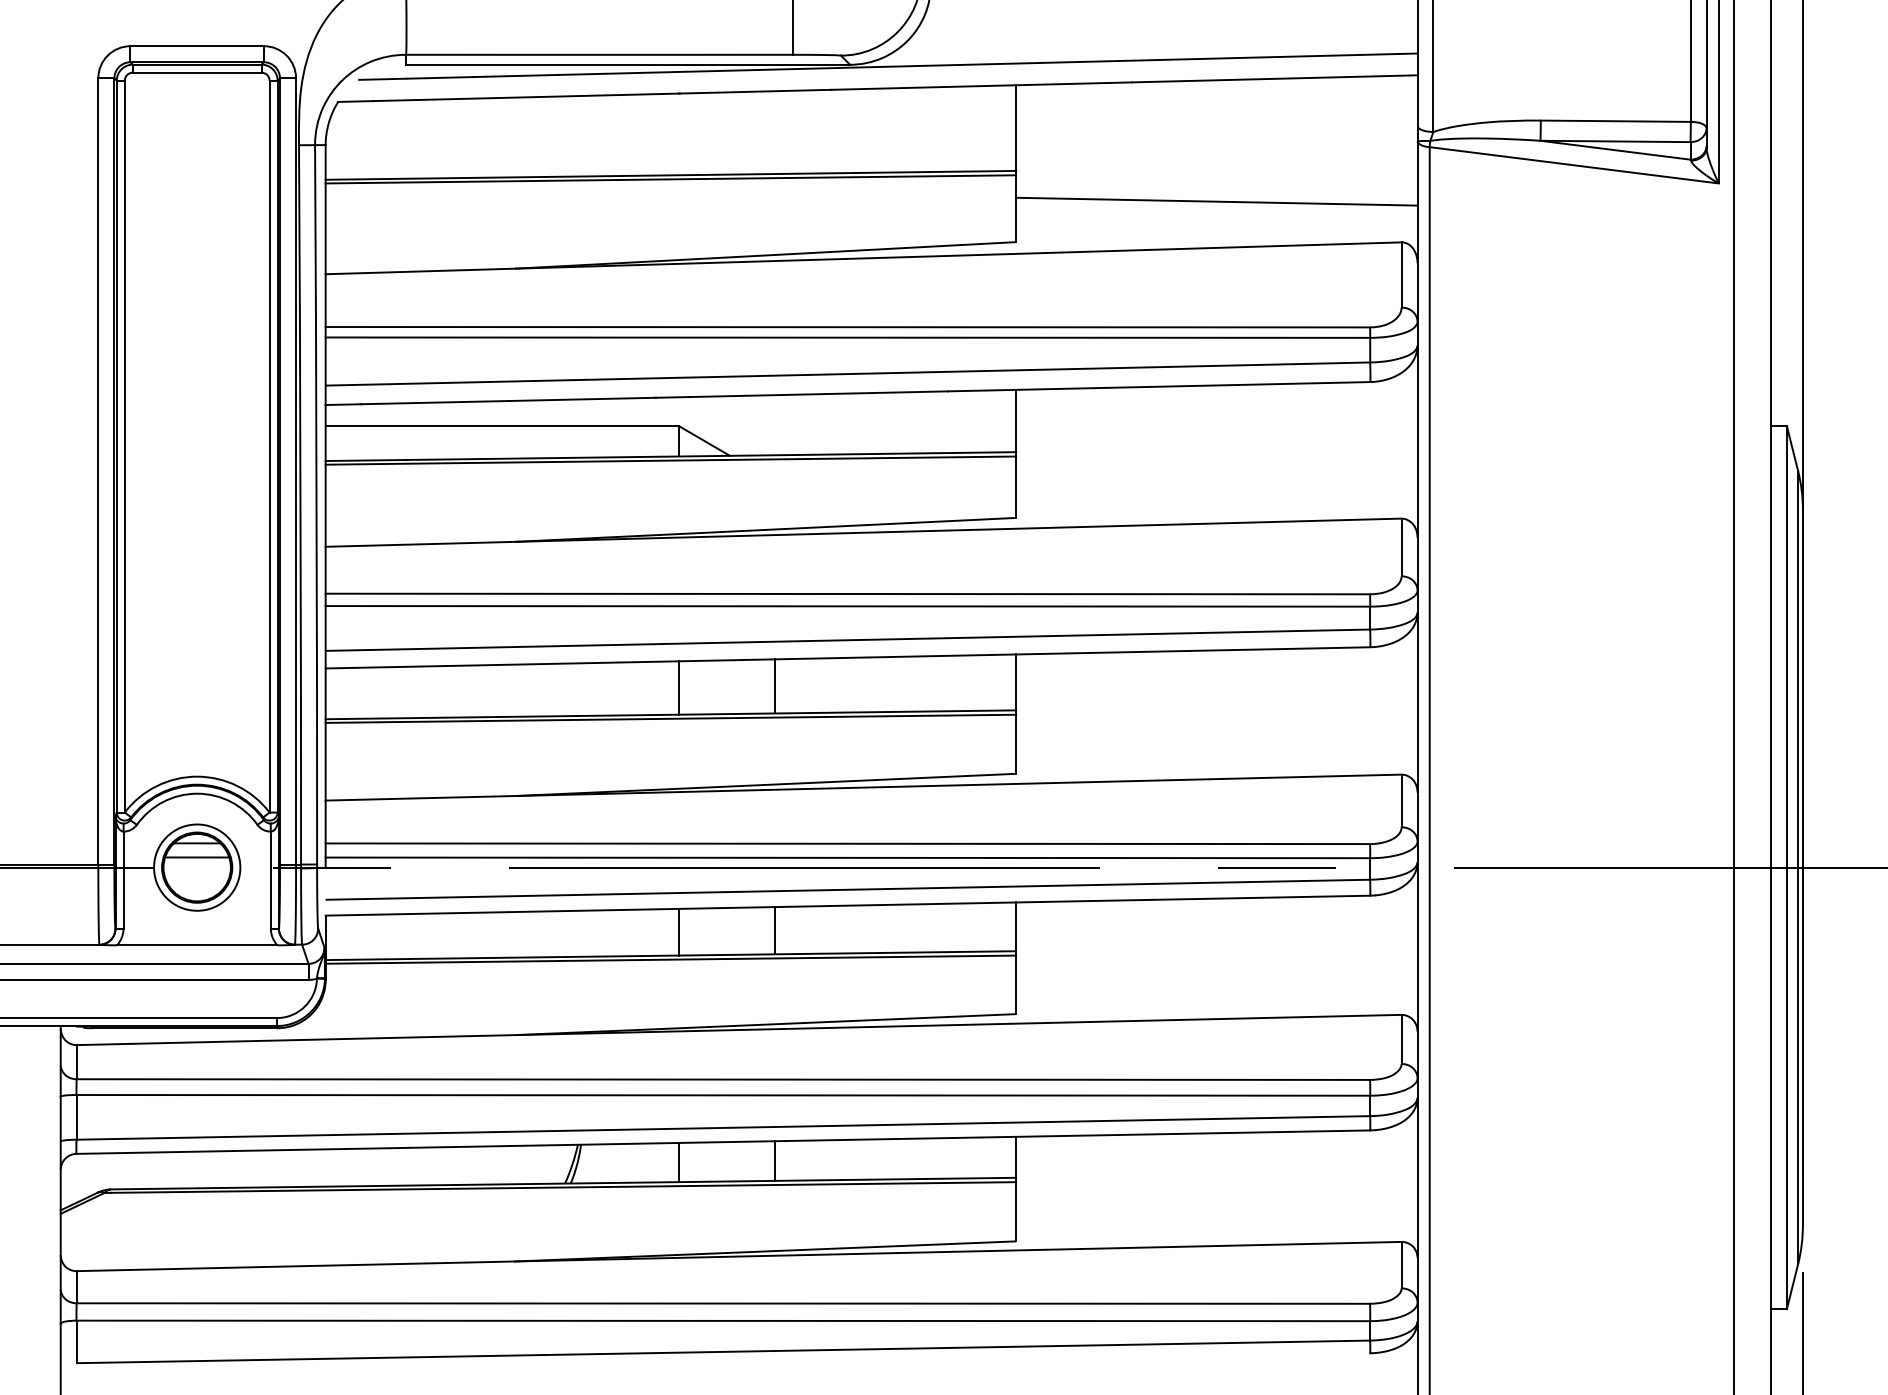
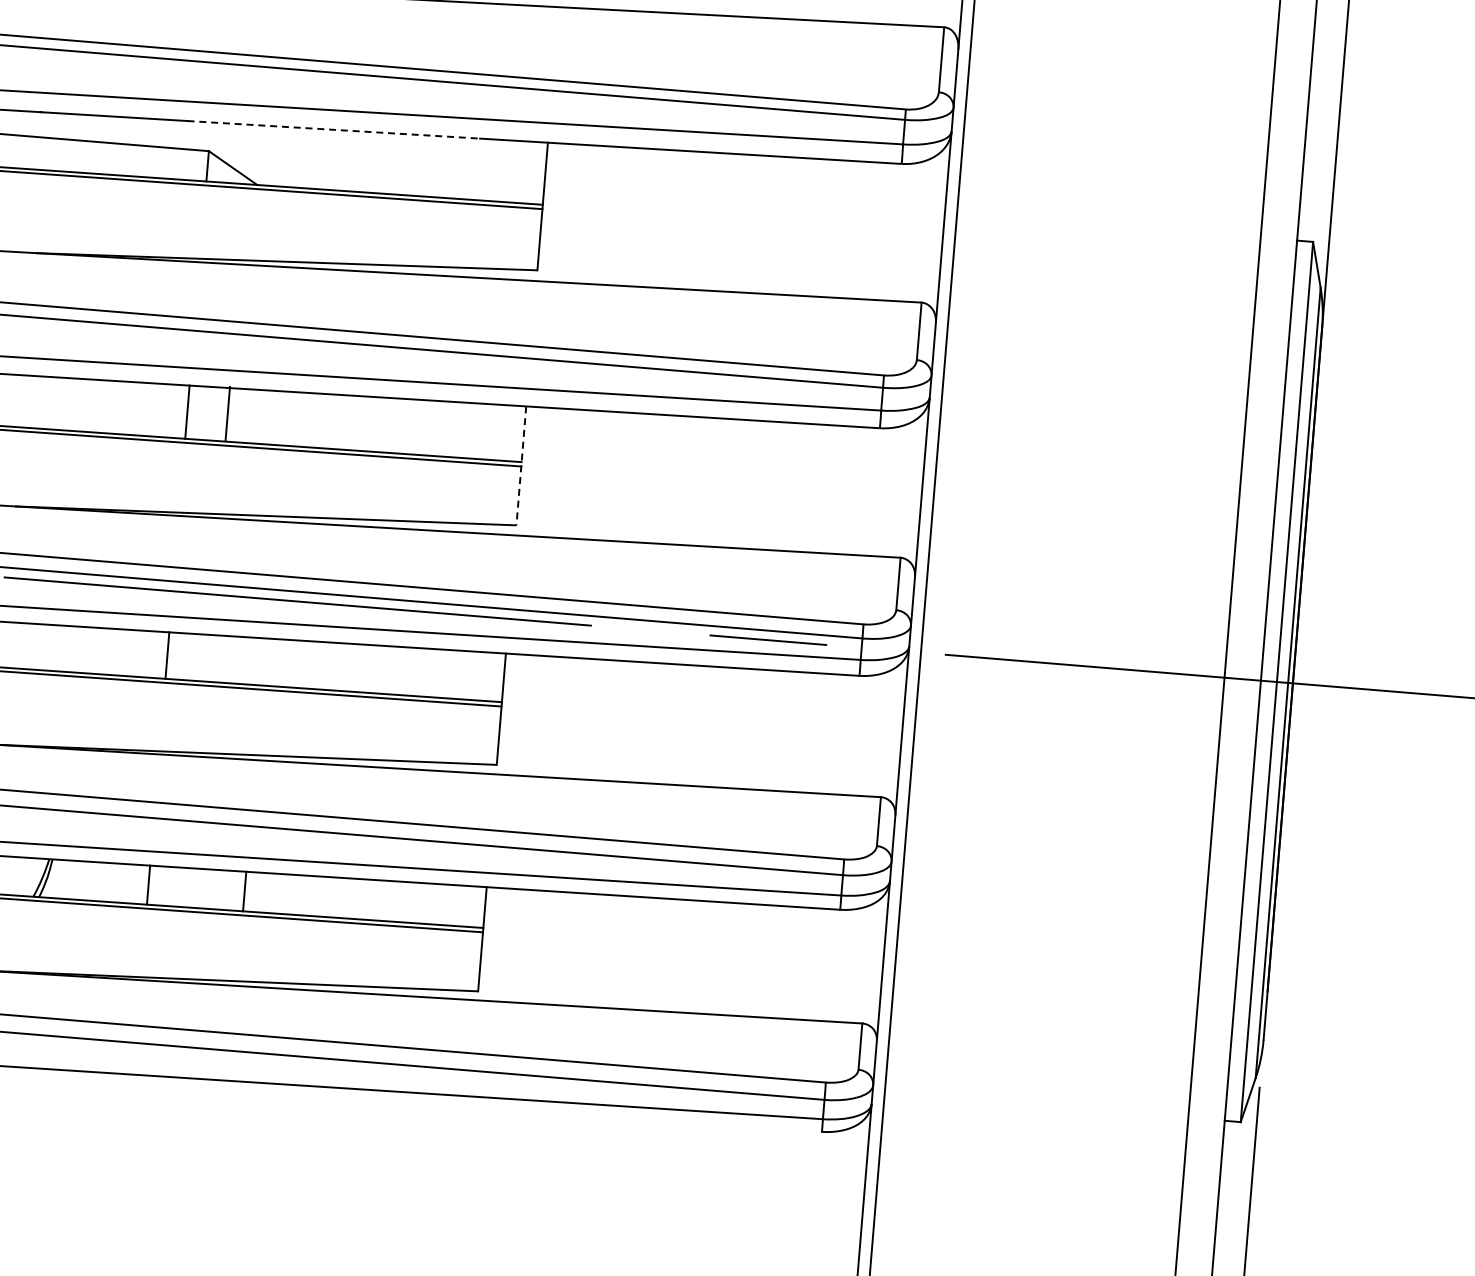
line: (801, 394) -> (333, 129), solid -> dashed
line: (775, 686) -> (227, 414), moved
line: (1016, 714) -> (521, 466), solid -> dashed
line: (775, 930) -> (263, 661), removed

